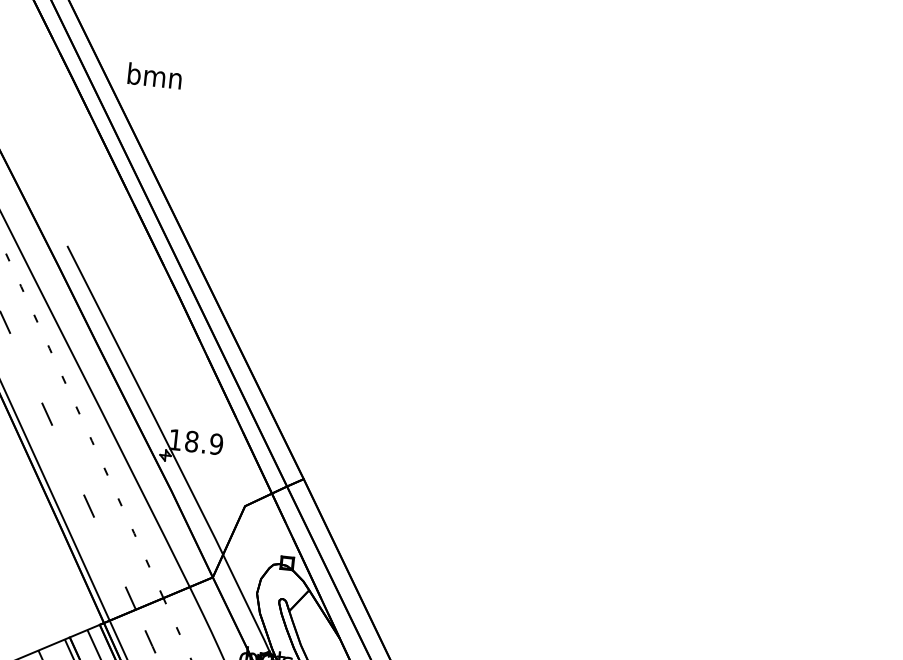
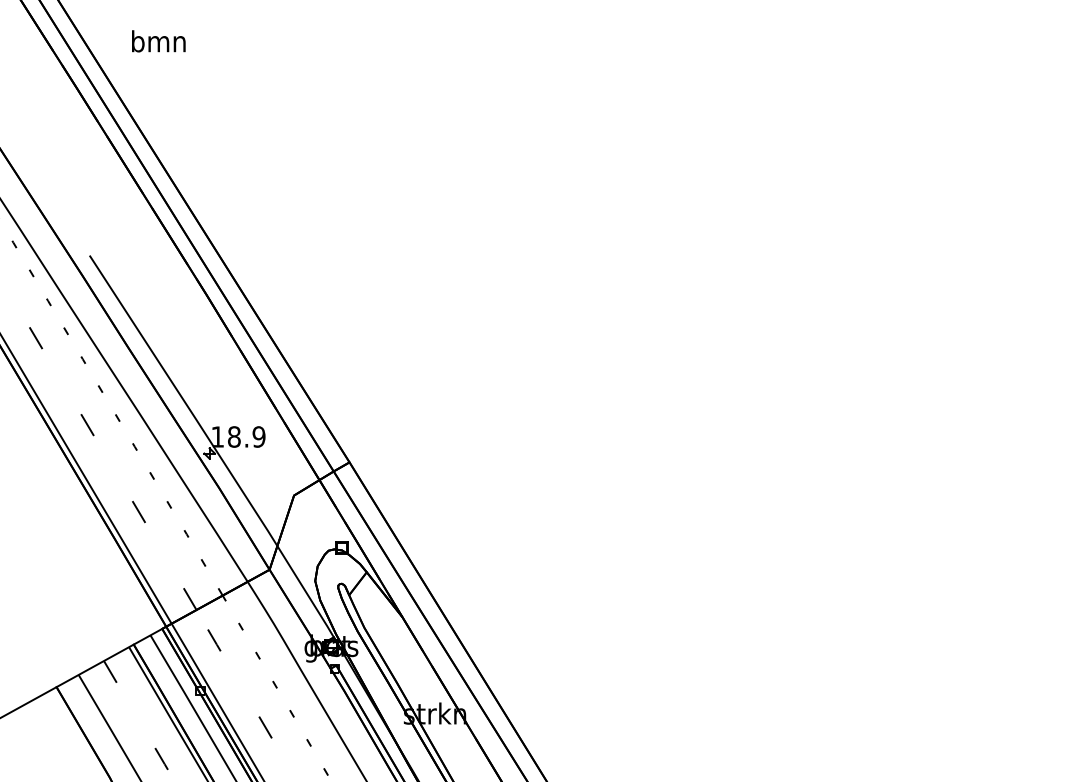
text: (154, 76) -> (158, 41), moved

